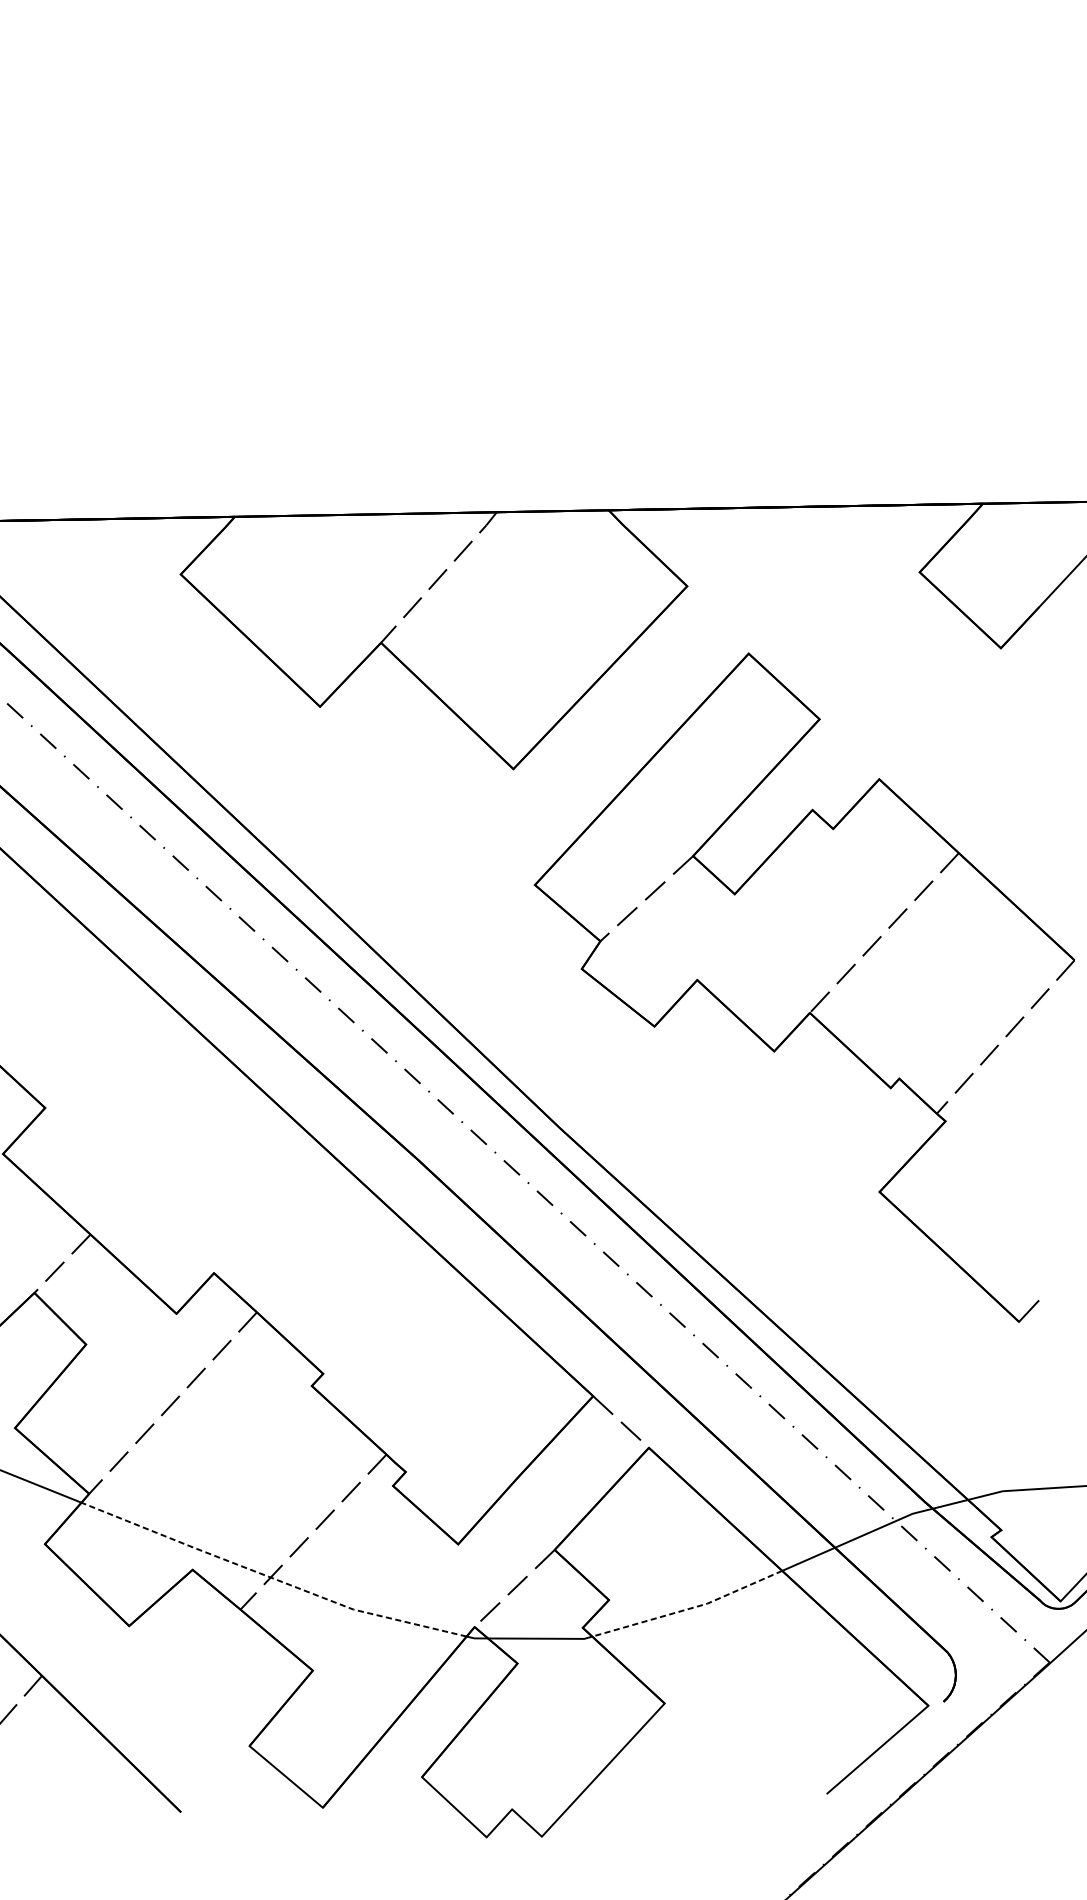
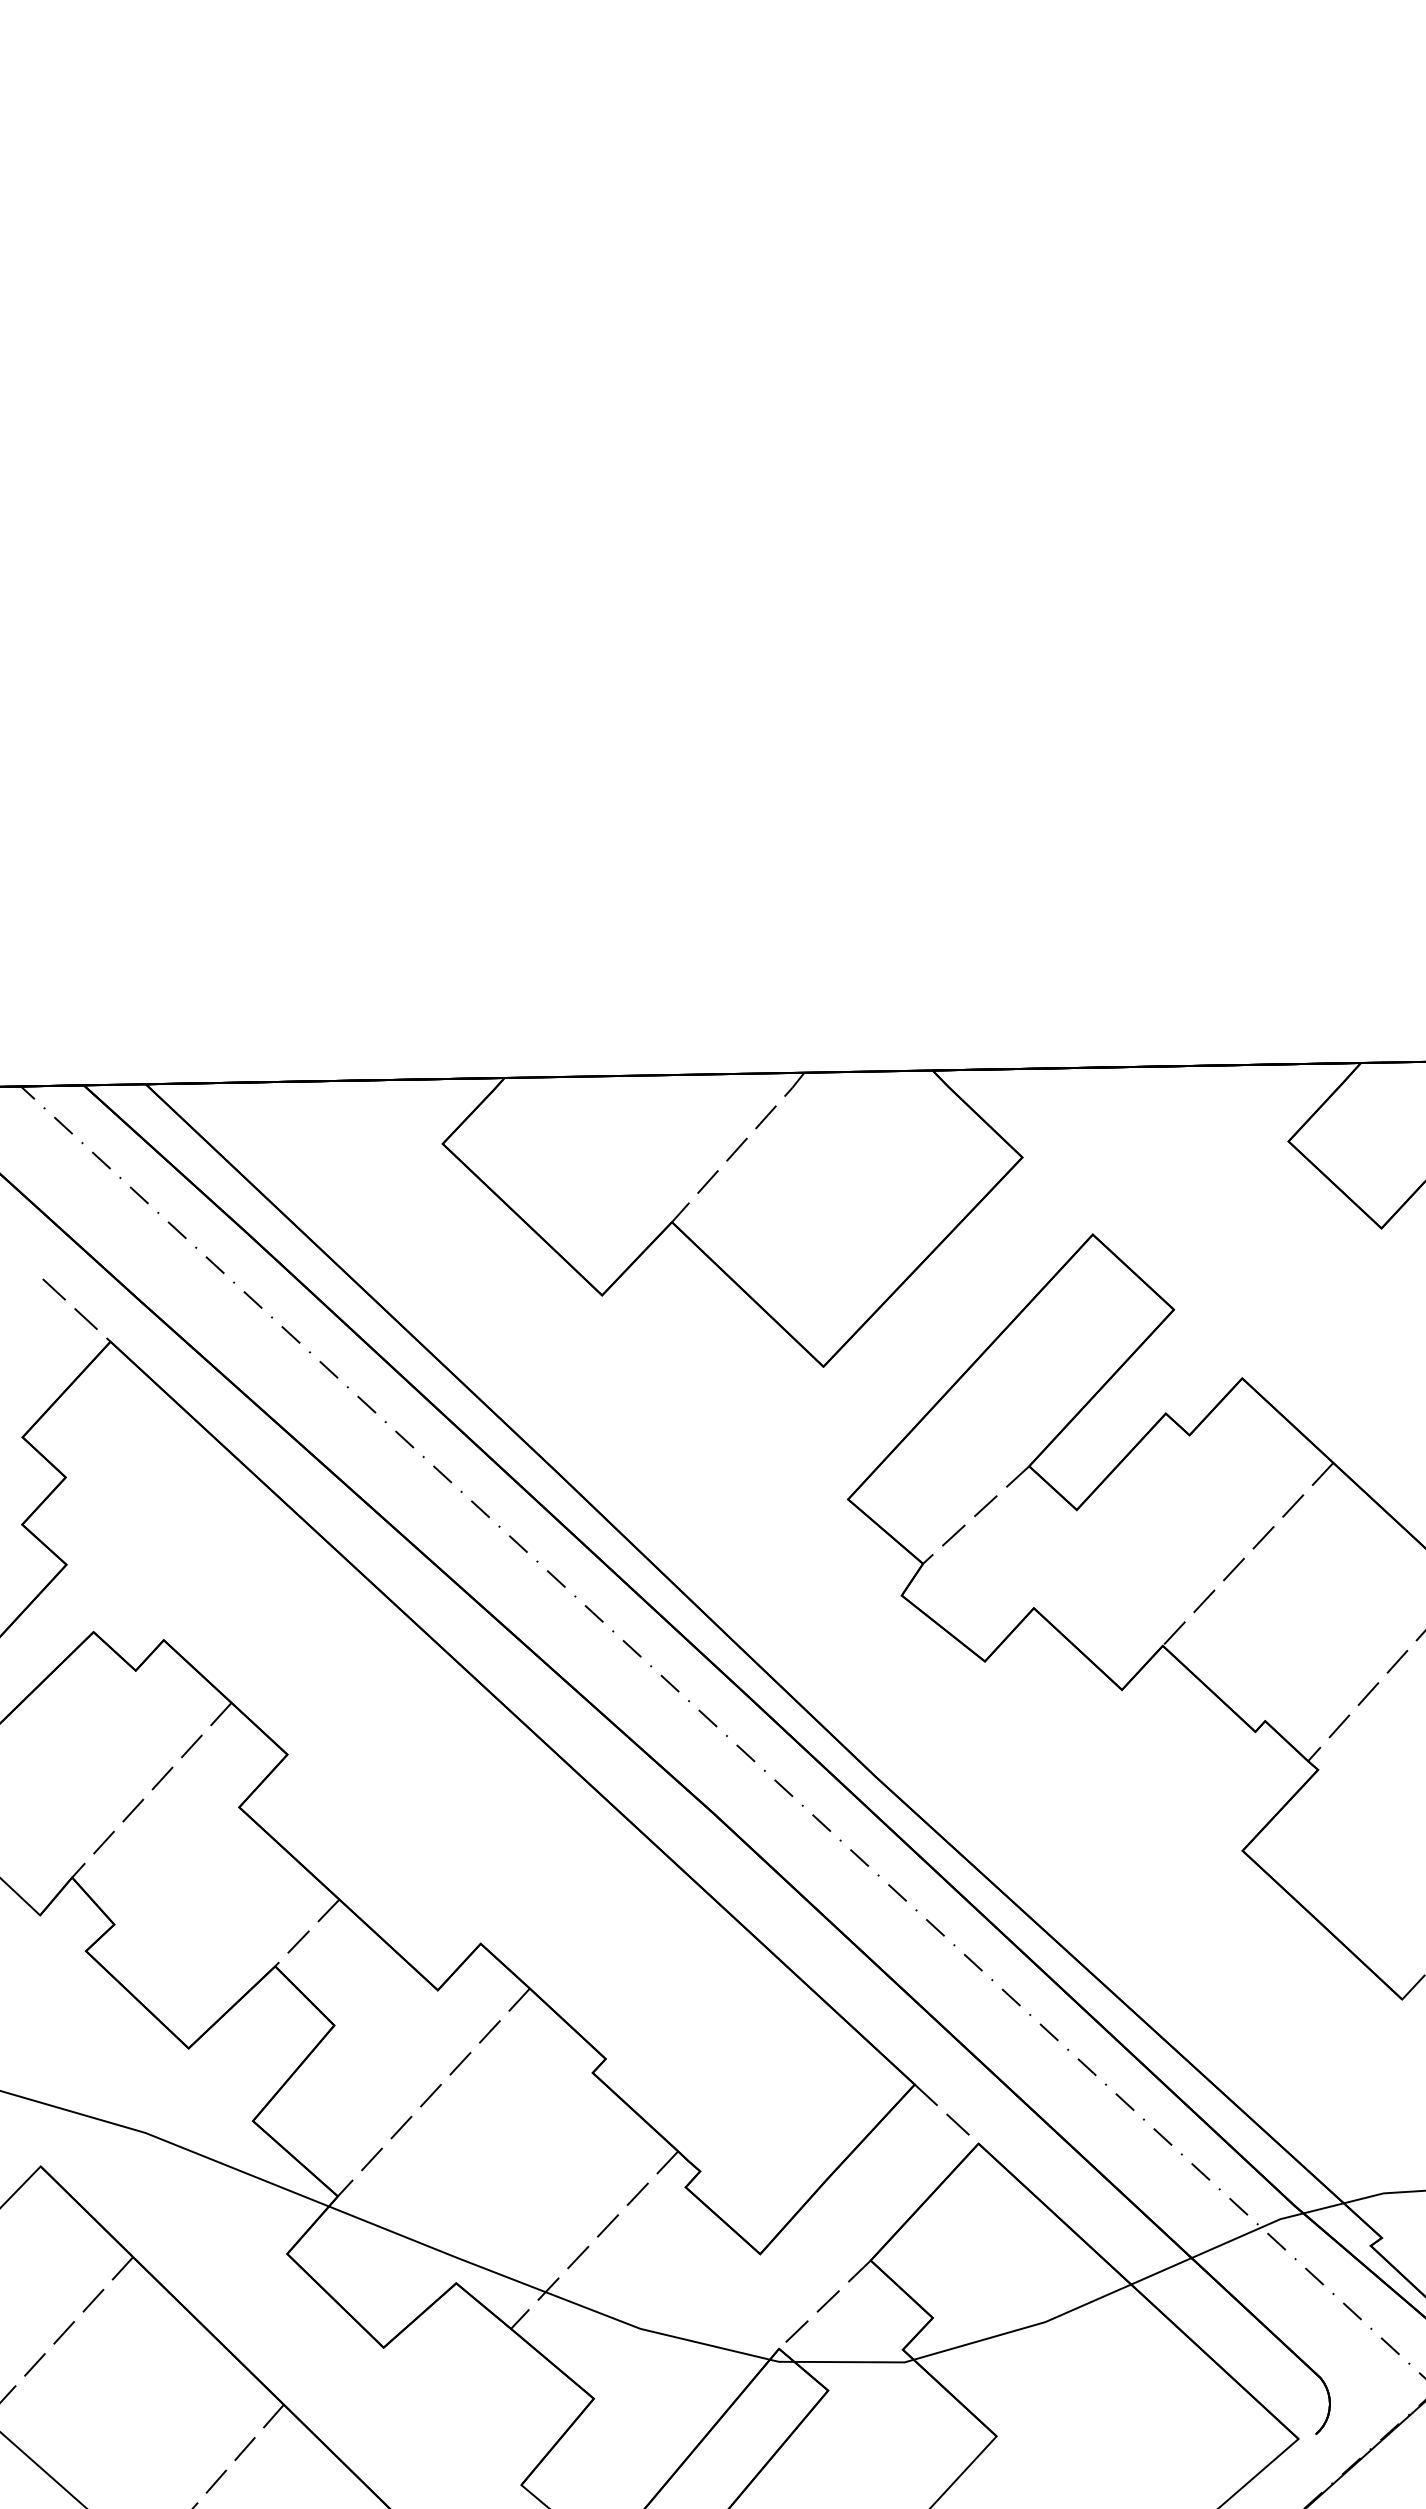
line: (271, 1577) -> (546, 2292), dashed -> solid
line: (689, 1608) -> (1025, 2327), dashed -> solid

